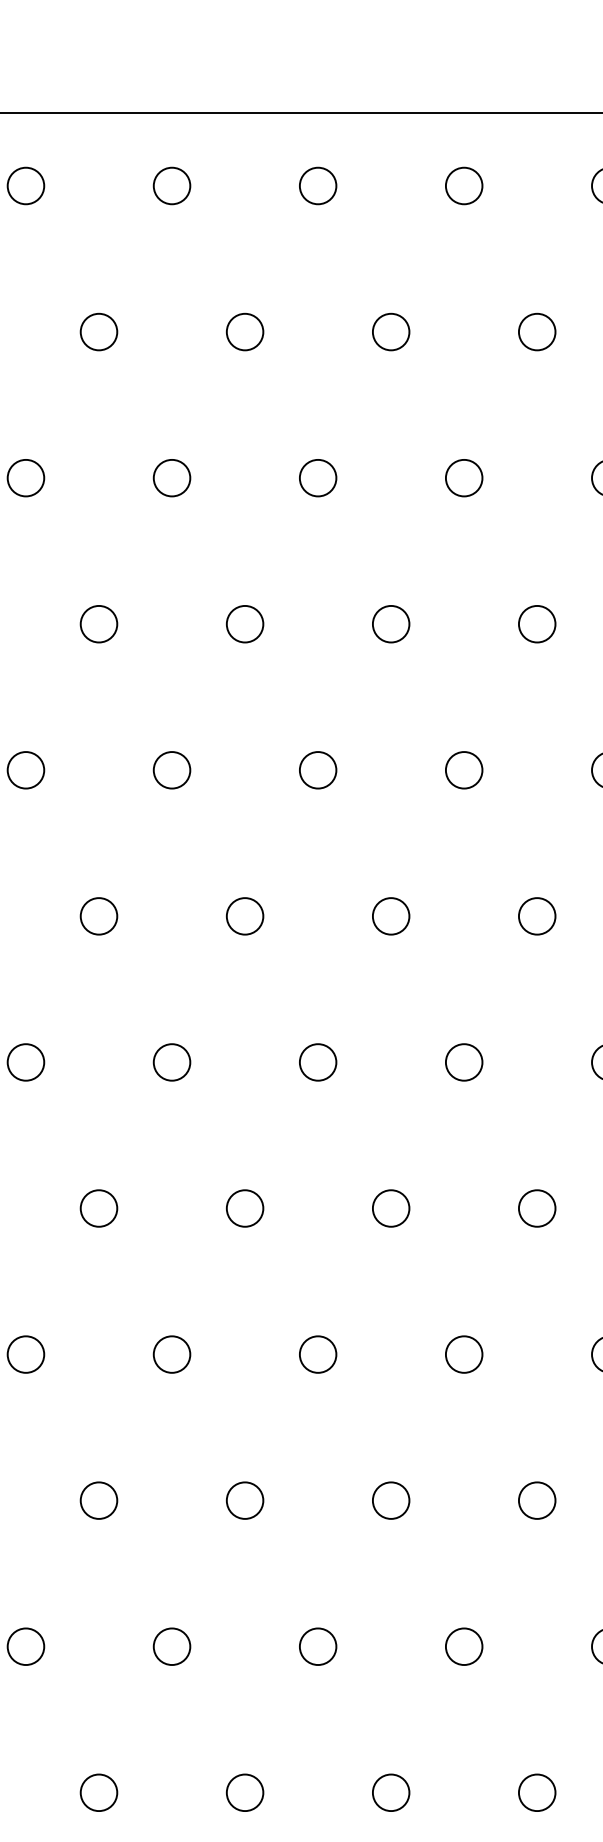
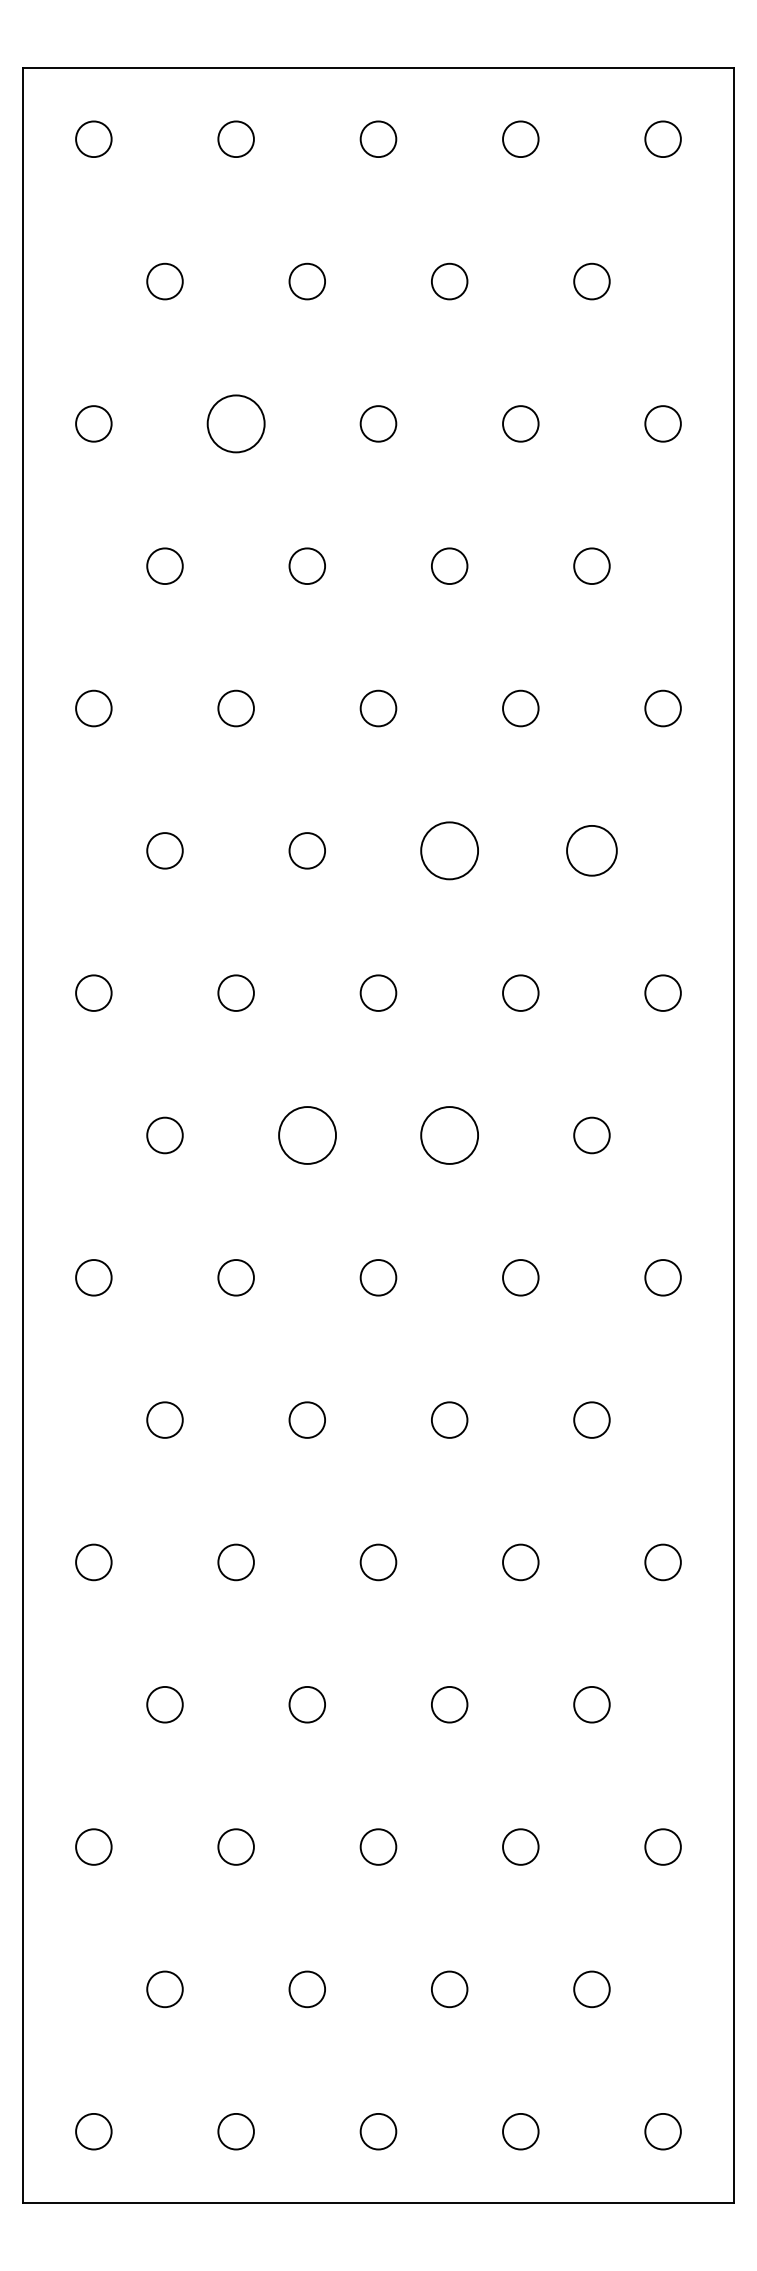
circle: (171, 477) -> (235, 423), size x1.6
circle: (391, 916) -> (449, 850), size x1.6
circle: (536, 916) -> (591, 850), size x1.4
circle: (244, 1208) -> (306, 1135), size x1.6
circle: (391, 1208) -> (449, 1135), size x1.6

